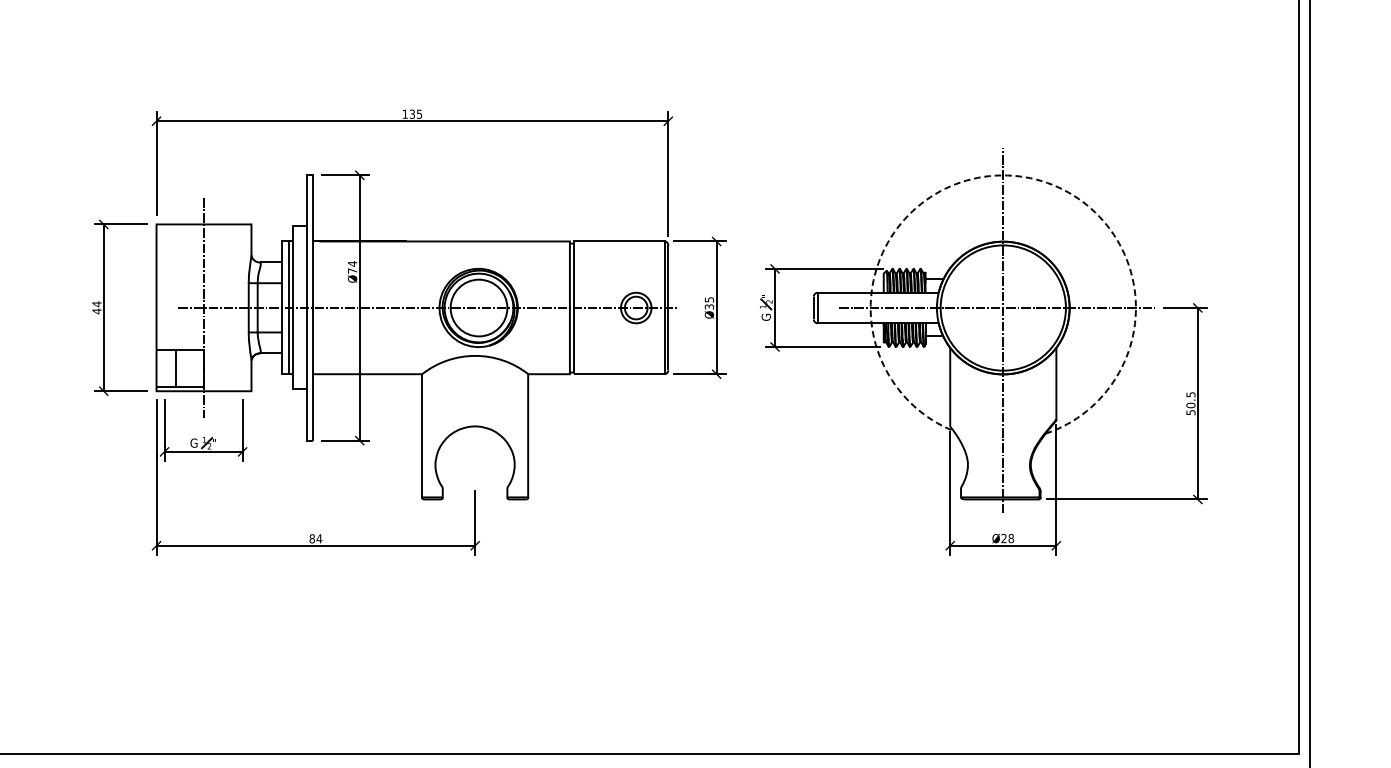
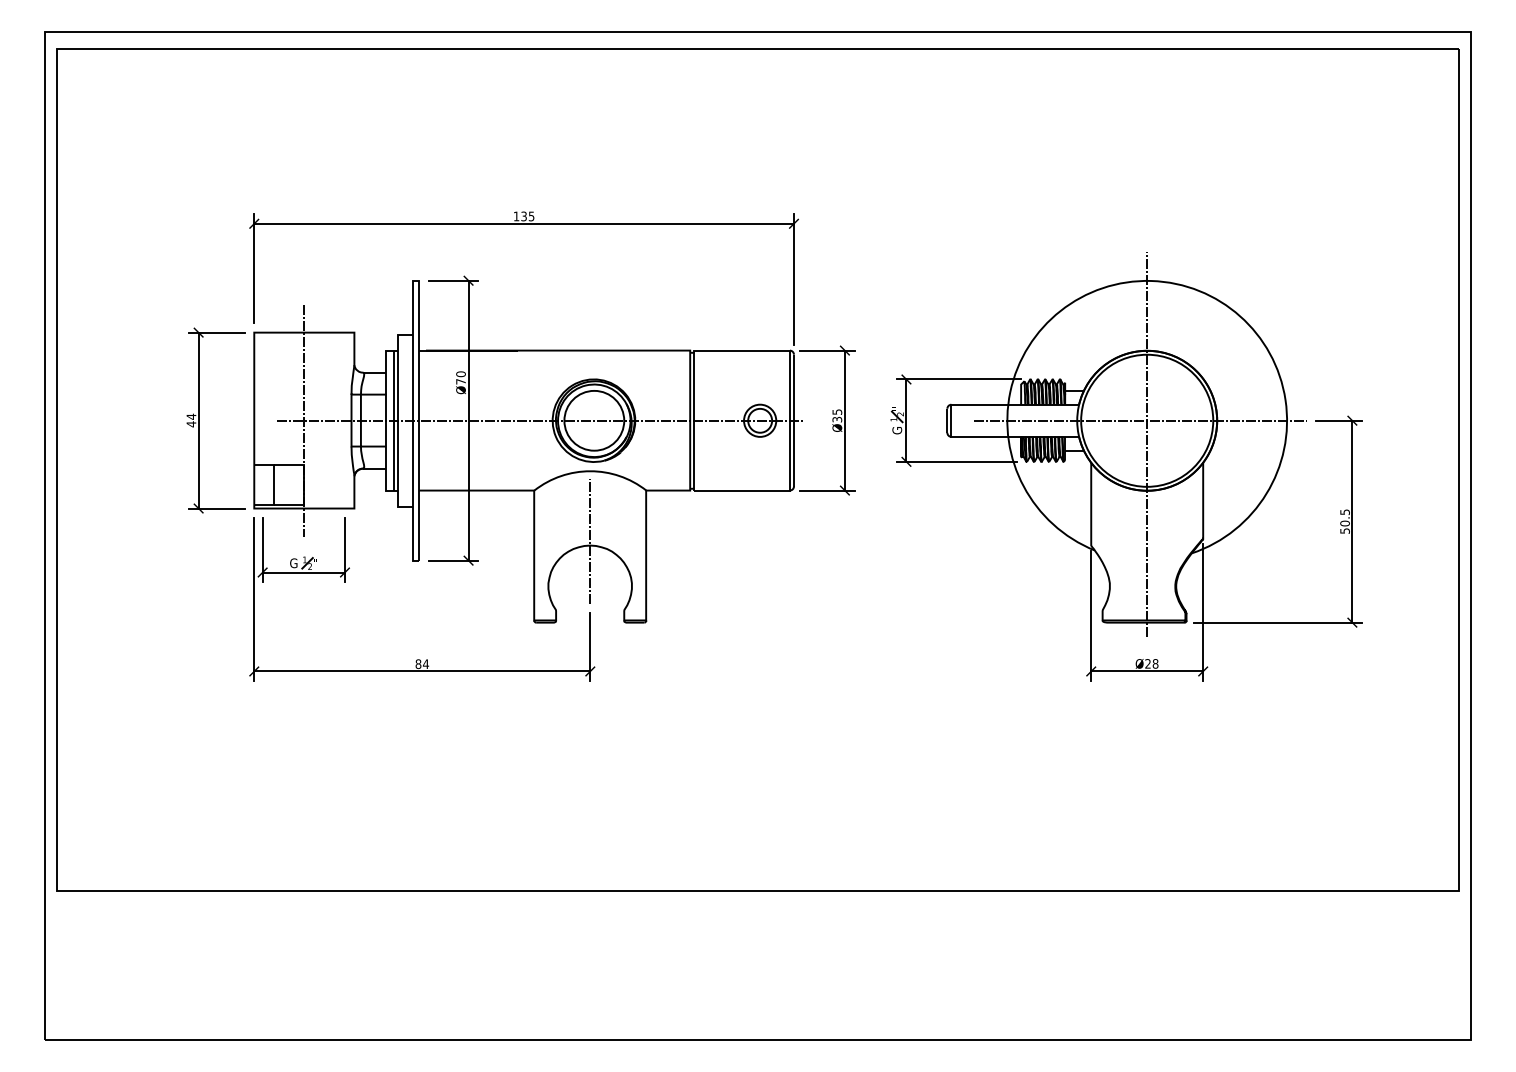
arc: (1007, 175) -> (1151, 281), dashed -> solid
text: (352, 264) -> (460, 374), Ø74 -> Ø70
line: (475, 421) -> (590, 540), added

